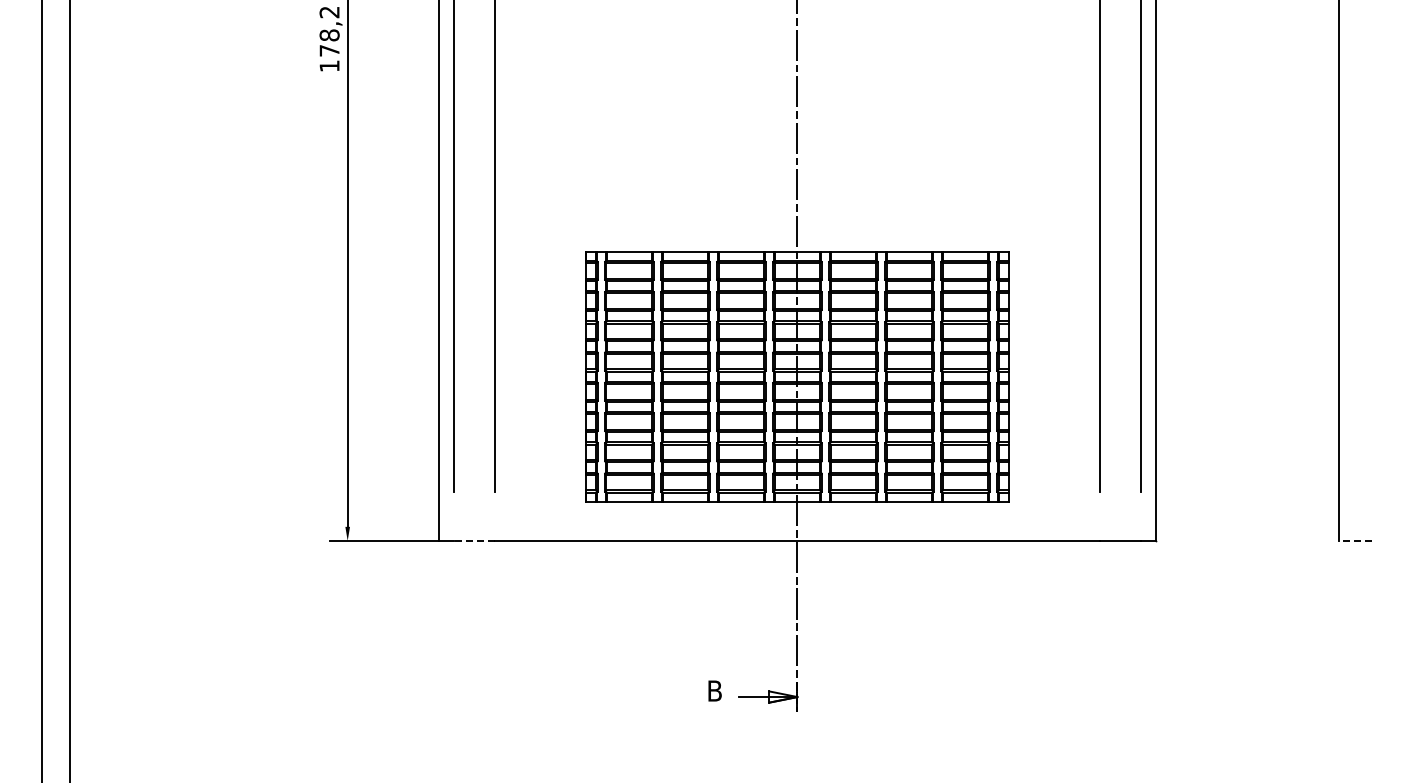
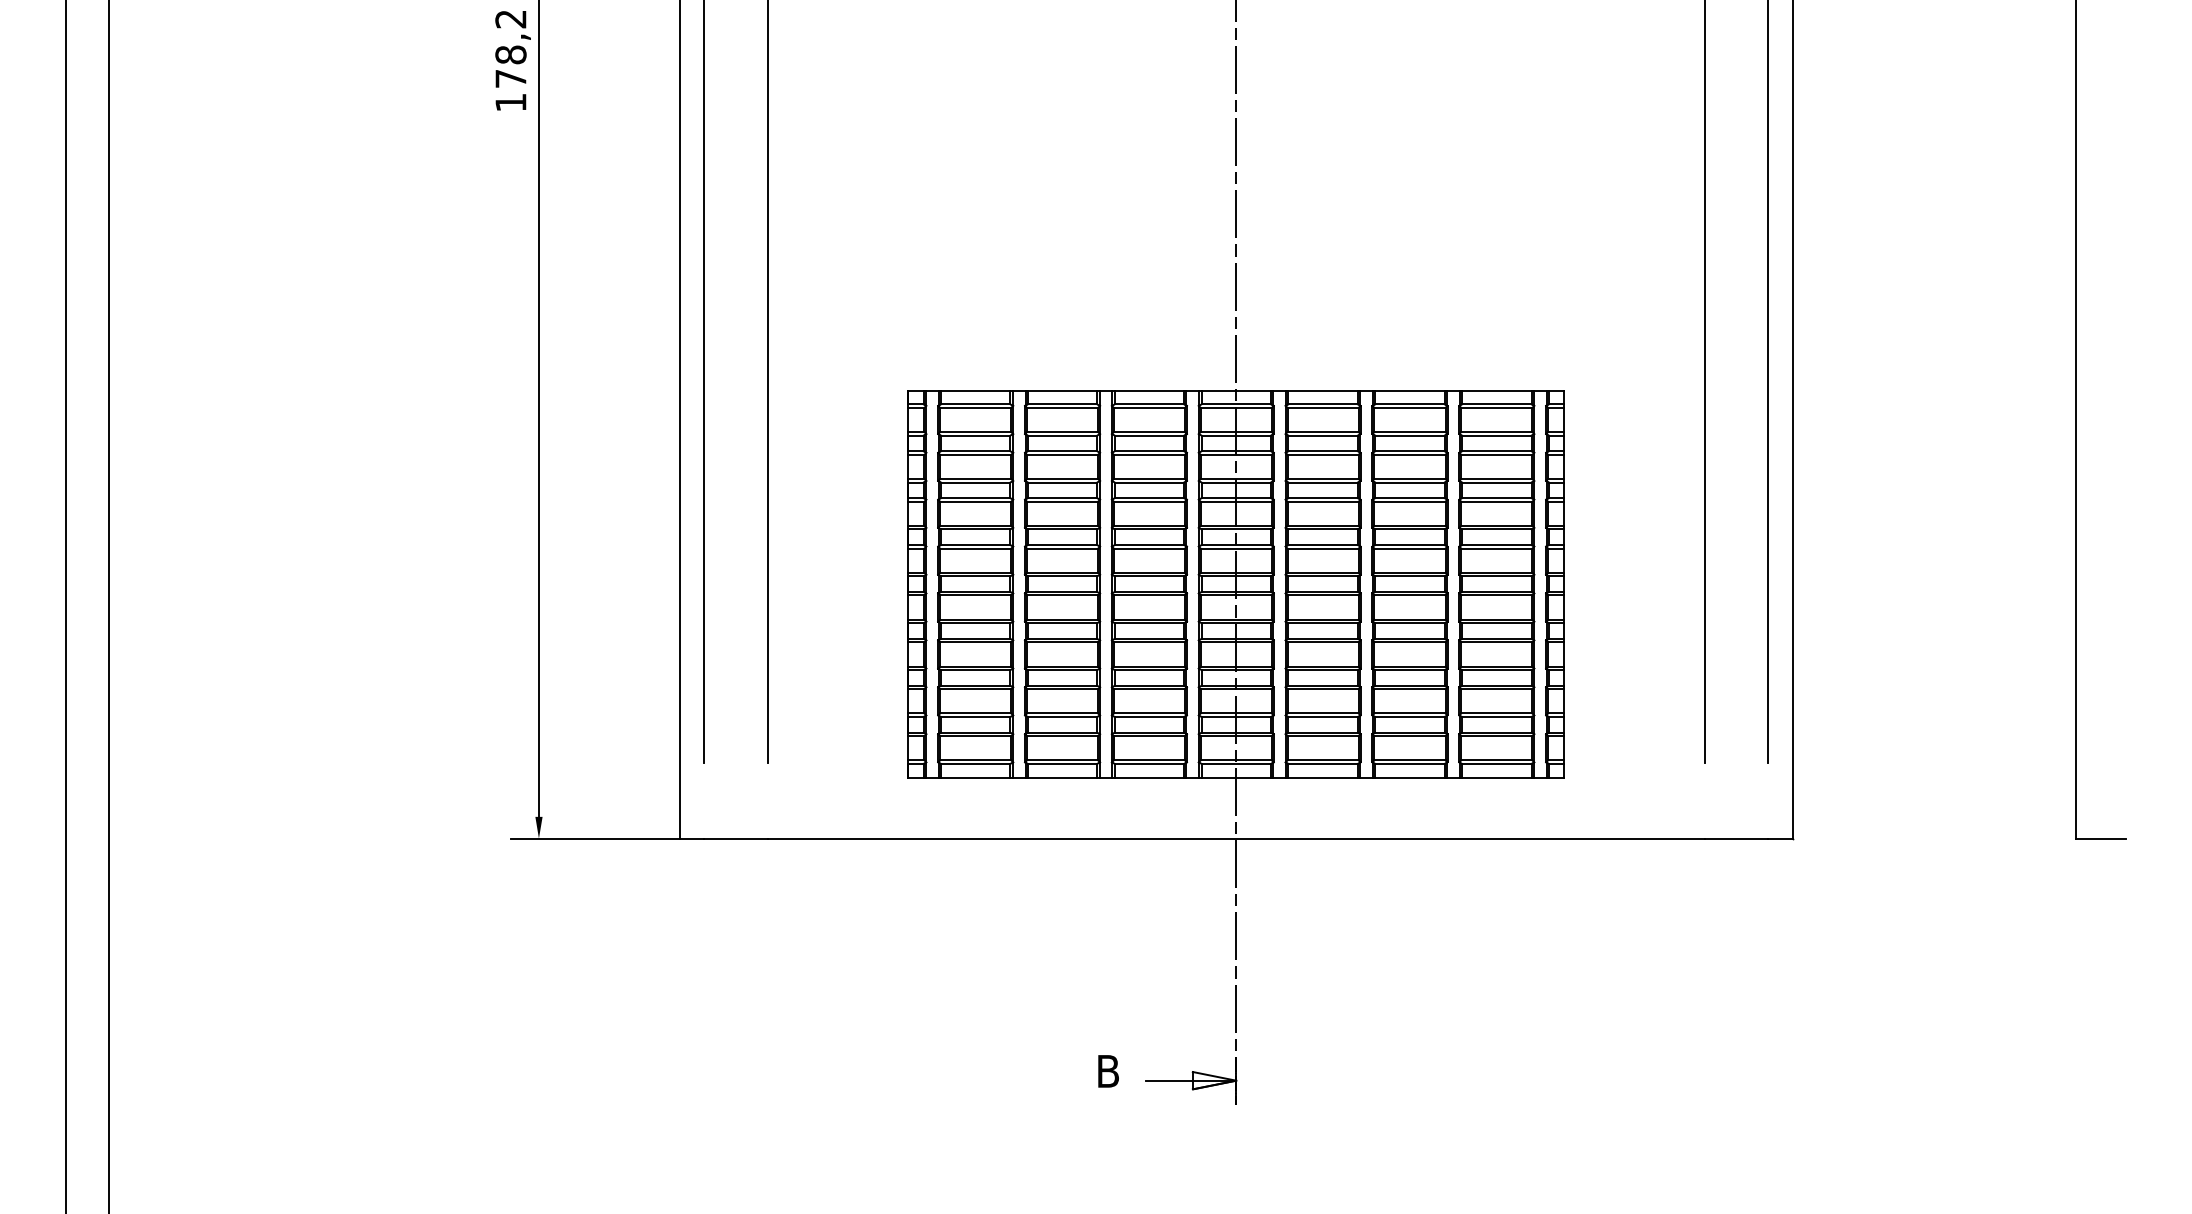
line: (474, 540) -> (735, 837), dashed -> solid
line: (1354, 540) -> (2099, 837), dashed -> solid

